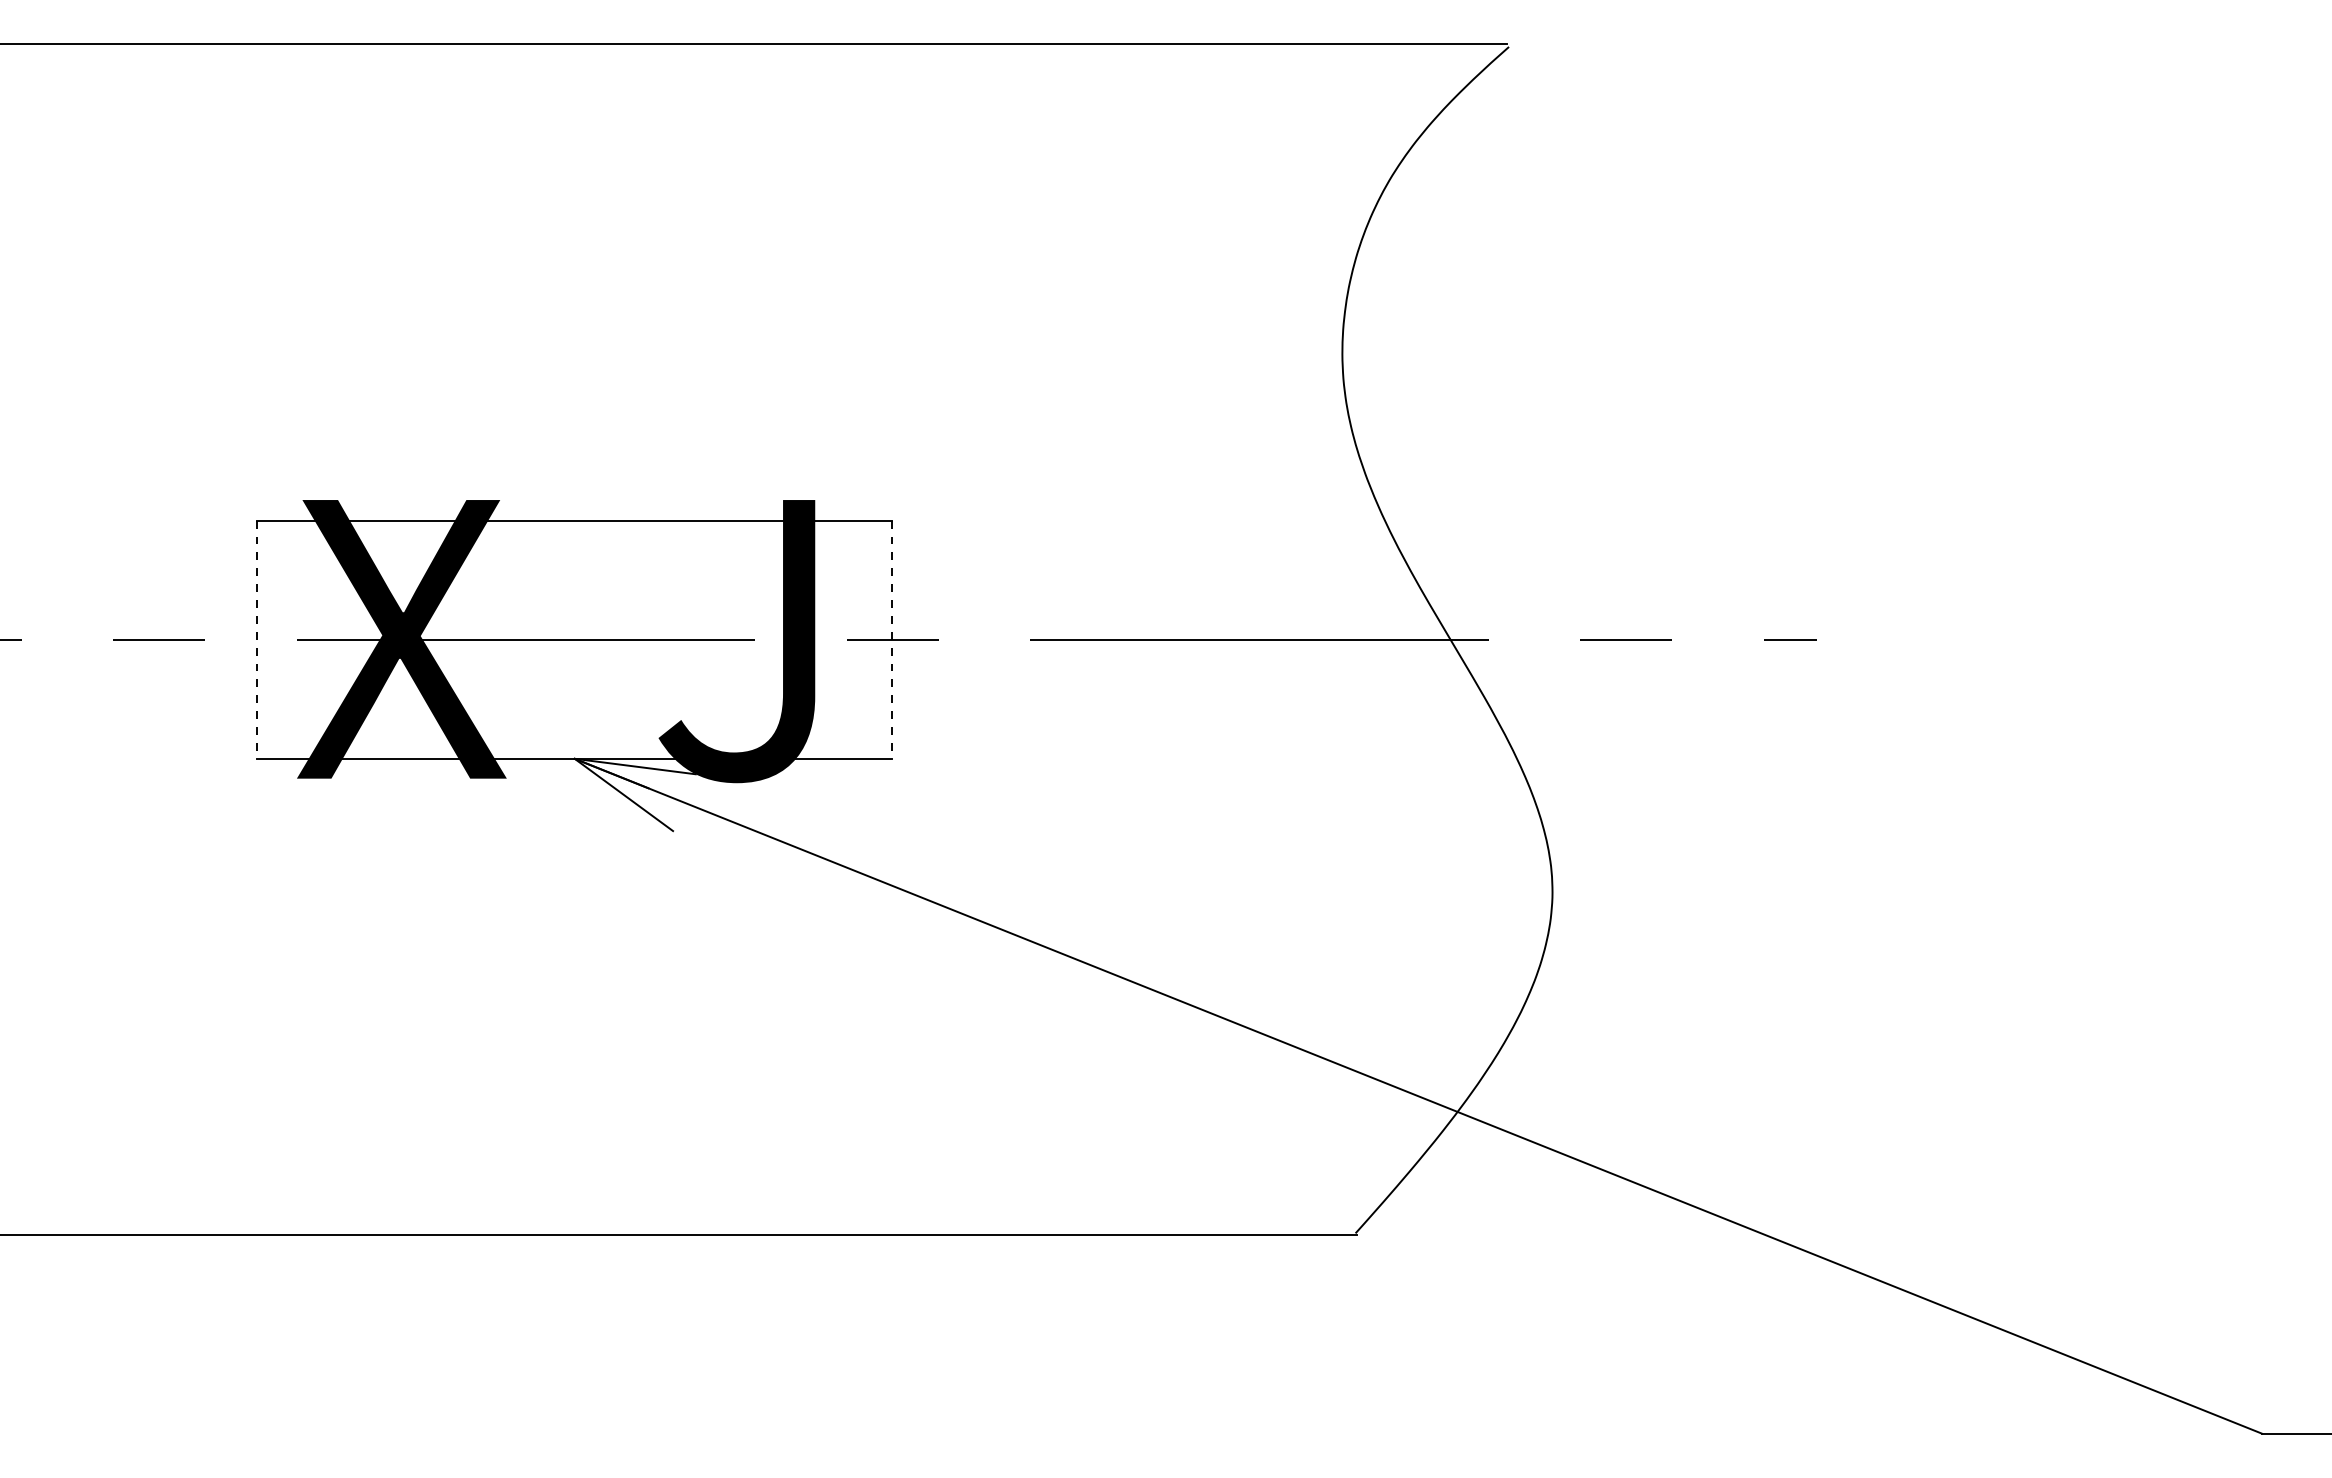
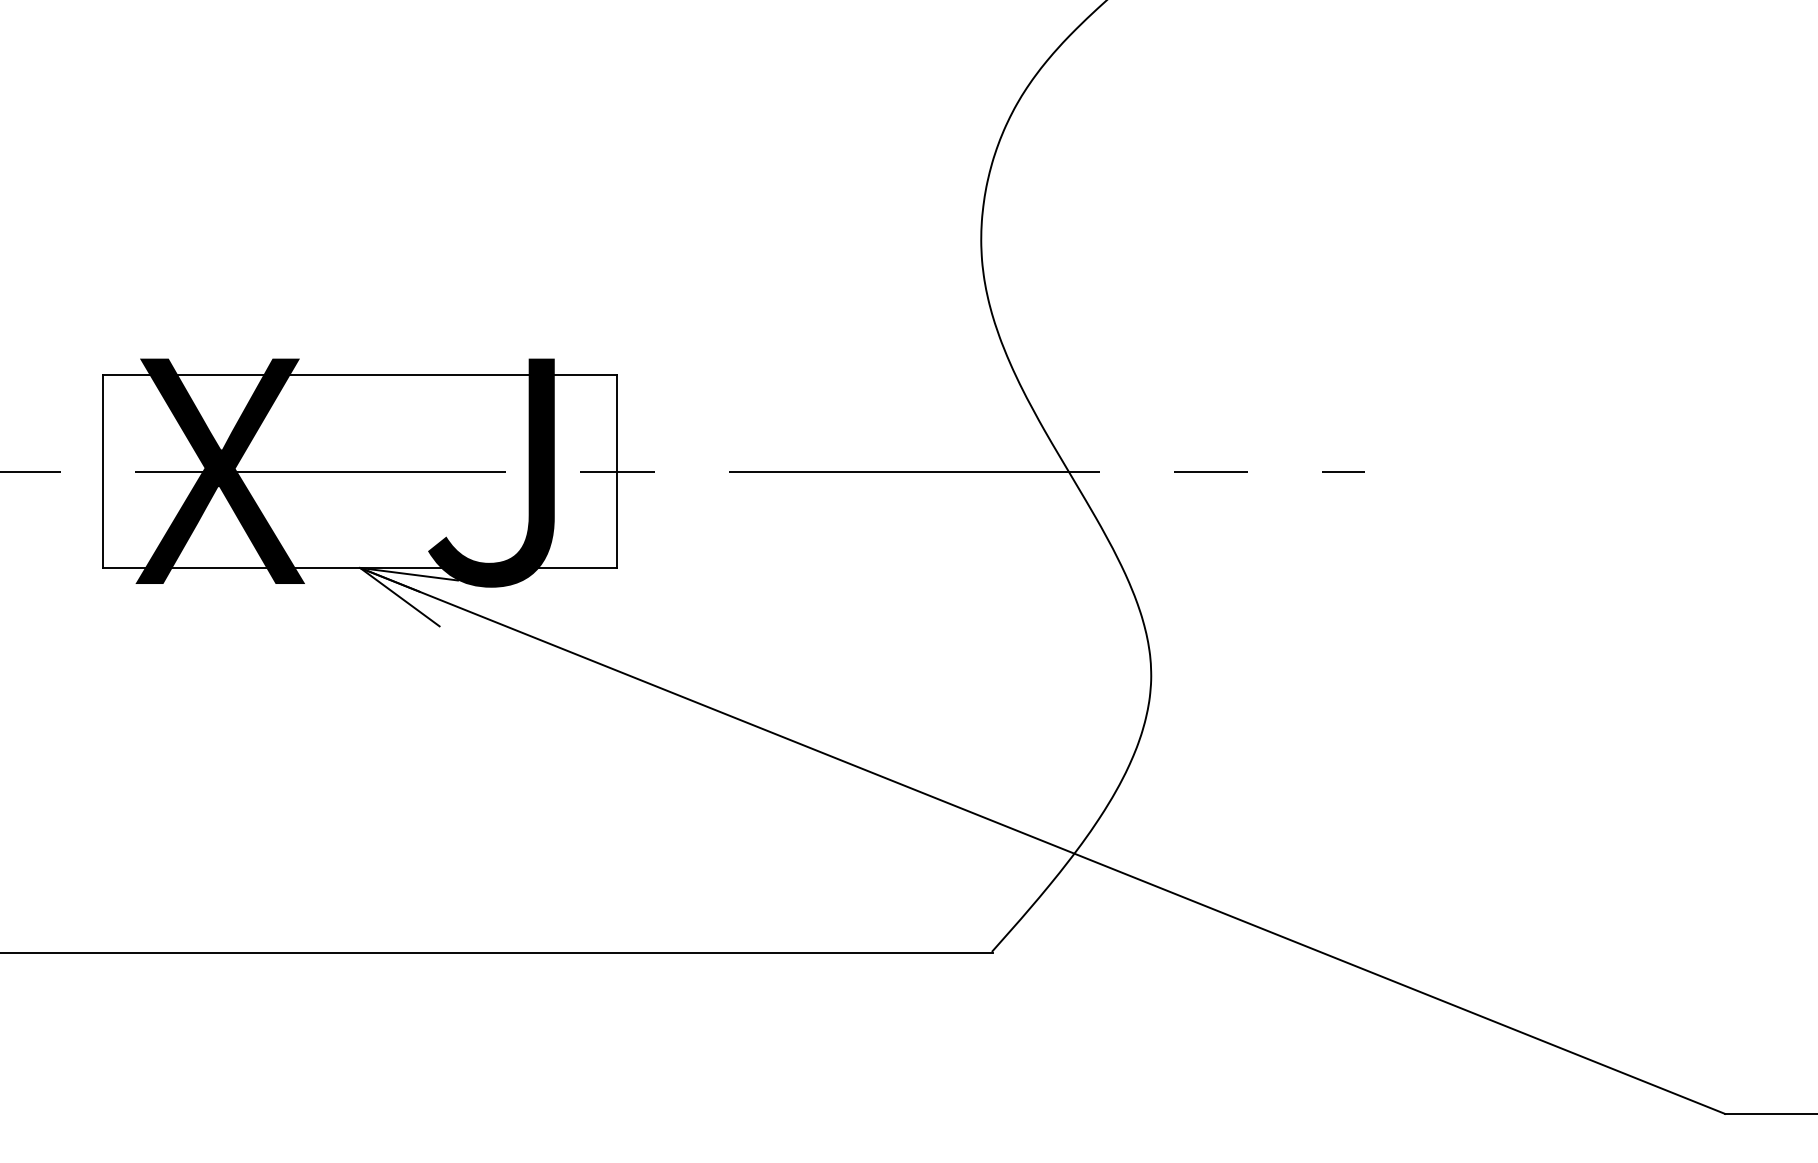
line: (257, 640) -> (103, 472), dashed -> solid
line: (892, 640) -> (617, 472), dashed -> solid

